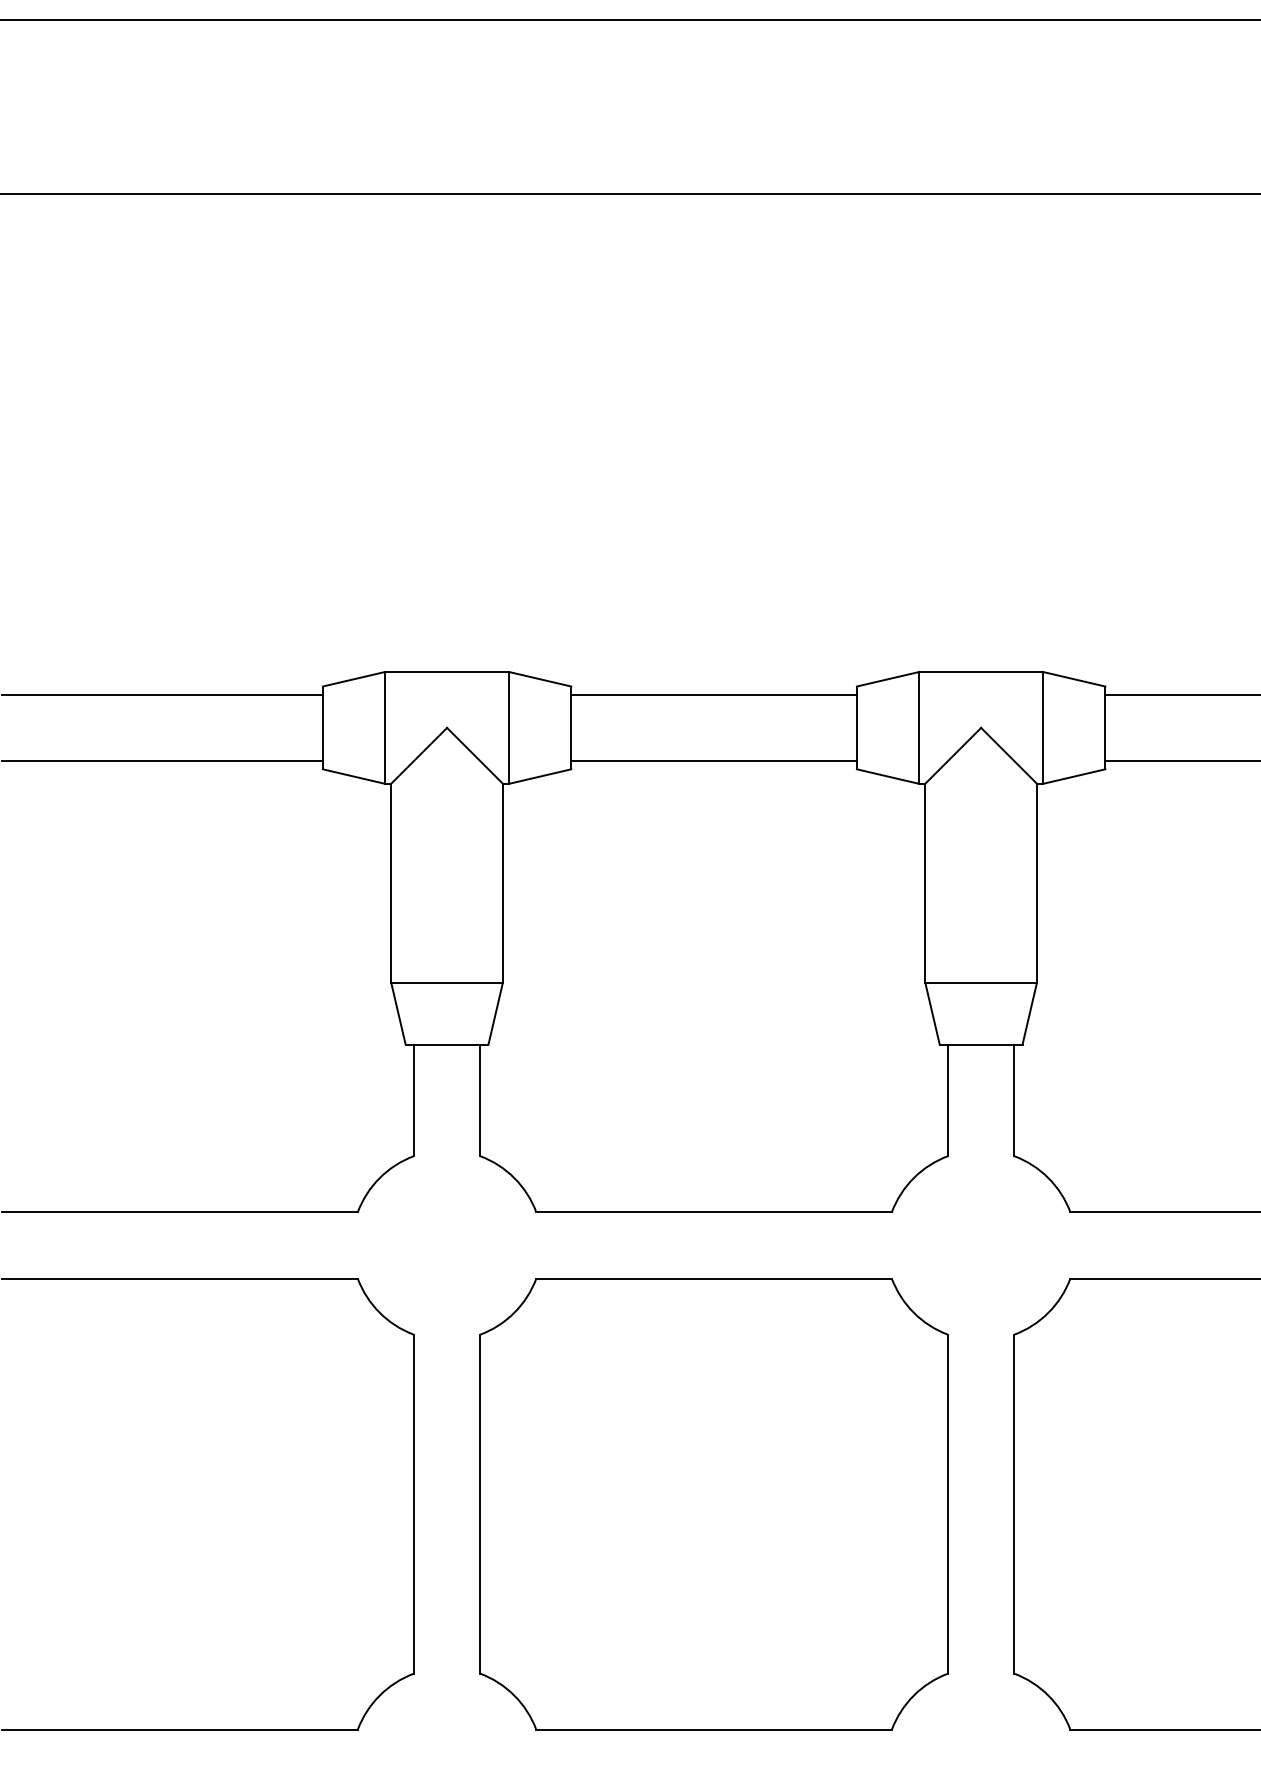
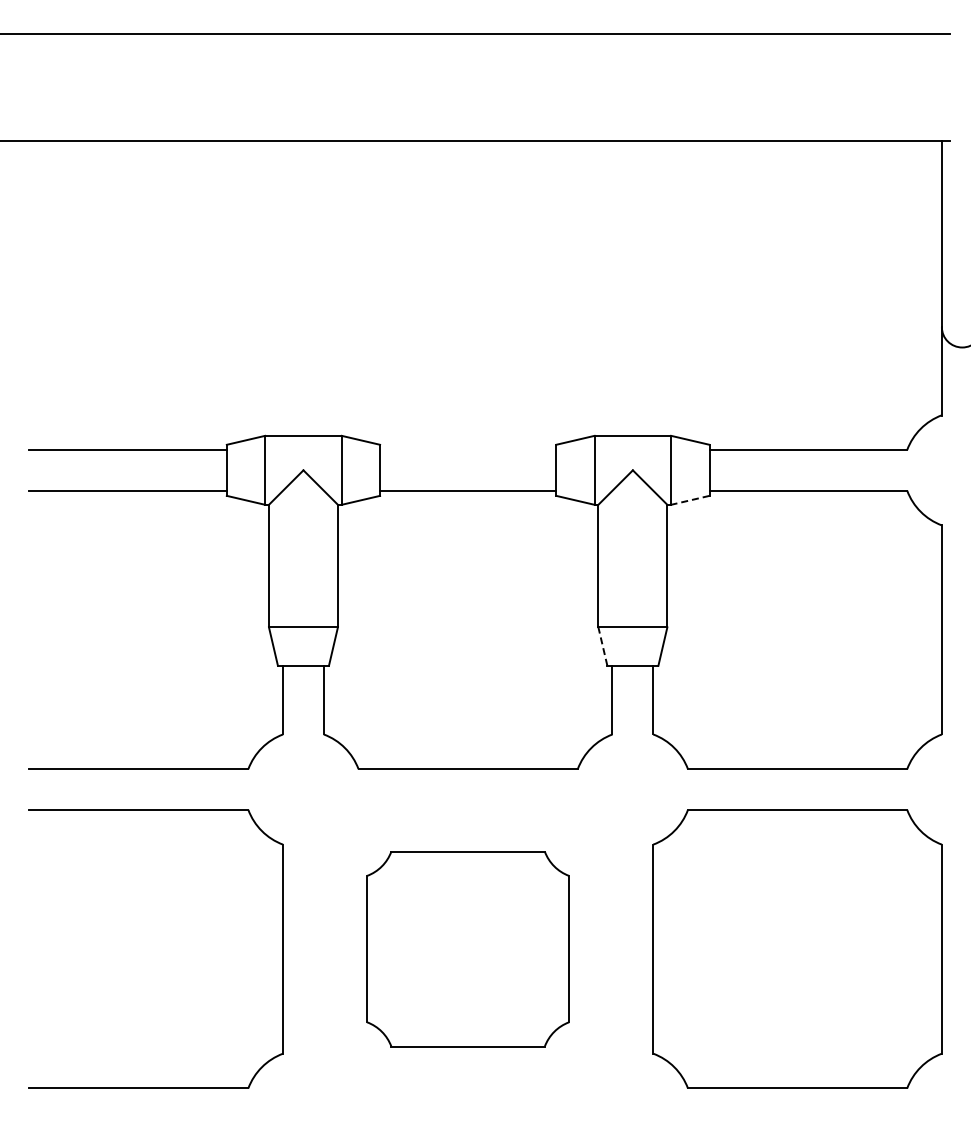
line: (714, 694) -> (468, 449), removed
line: (1074, 776) -> (690, 500), solid -> dashed
line: (931, 1013) -> (602, 646), solid -> dashed
part: (713, 1503) -> (467, 948), size x0.7

